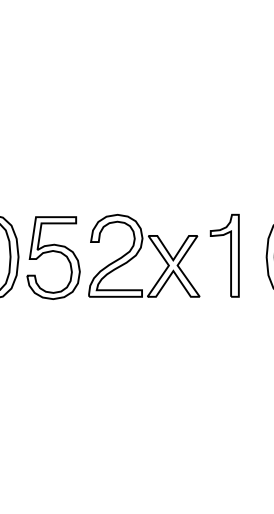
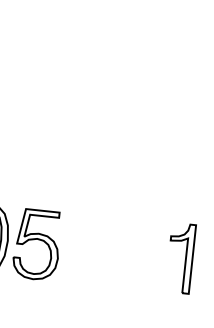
part: (138, 253) -> (108, 248), removed

